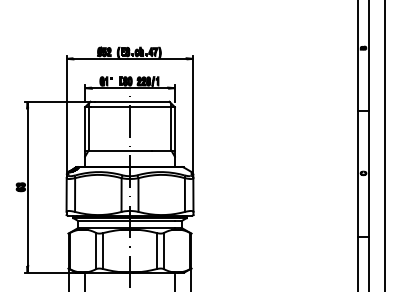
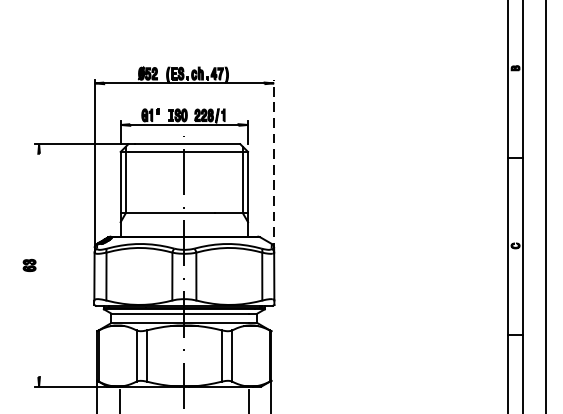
line: (193, 116) -> (274, 165), solid -> dashed
line: (27, 186) -> (38, 264), removed

